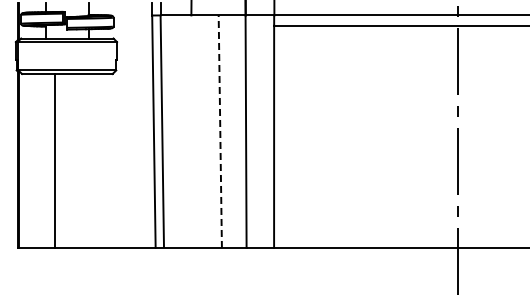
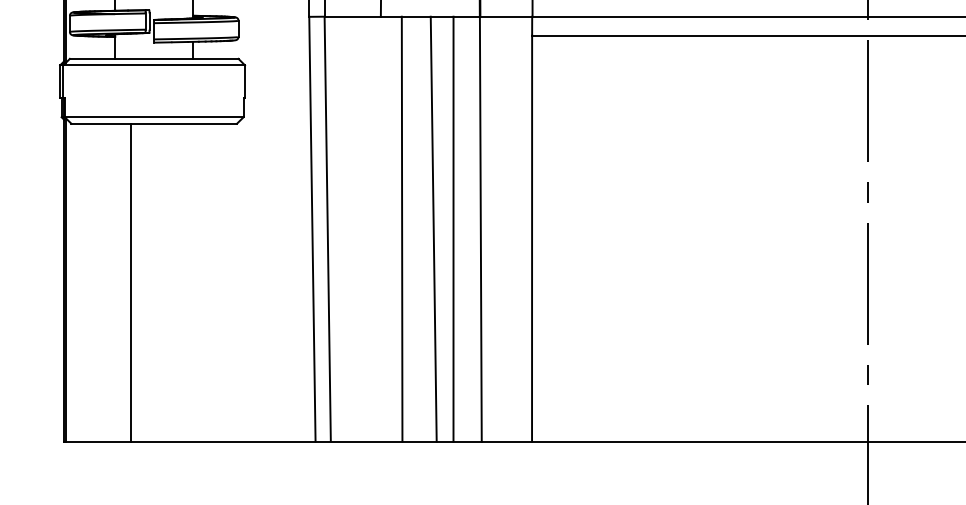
line: (202, 131) -> (401, 228), added
line: (220, 131) -> (434, 228), dashed -> solid
line: (231, 131) -> (454, 228), added

